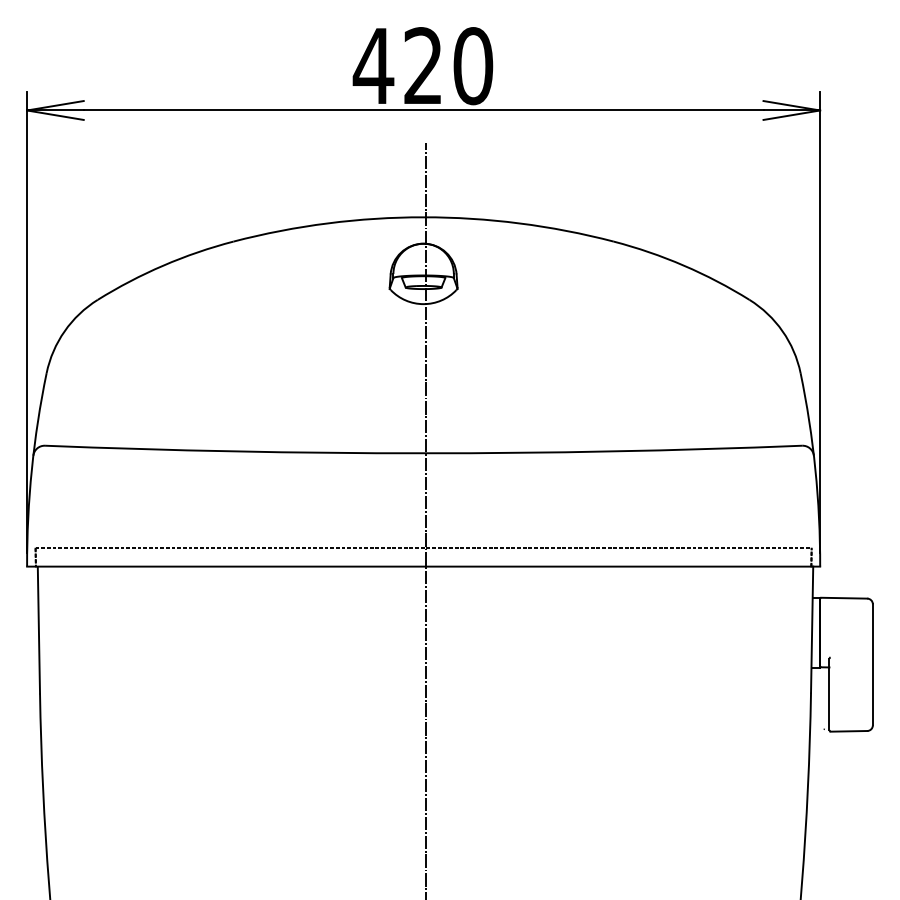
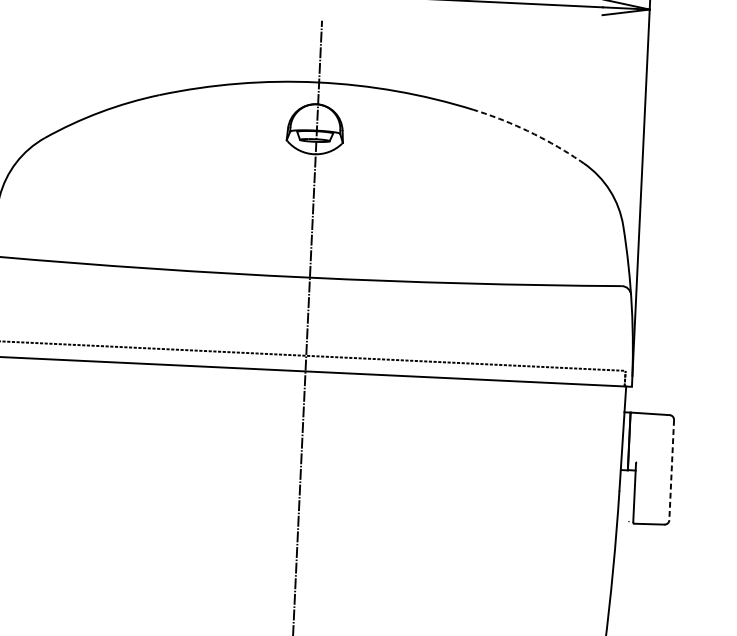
arc: (683, 265) -> (530, 132), solid -> dashed
line: (872, 664) -> (671, 469), solid -> dashed

